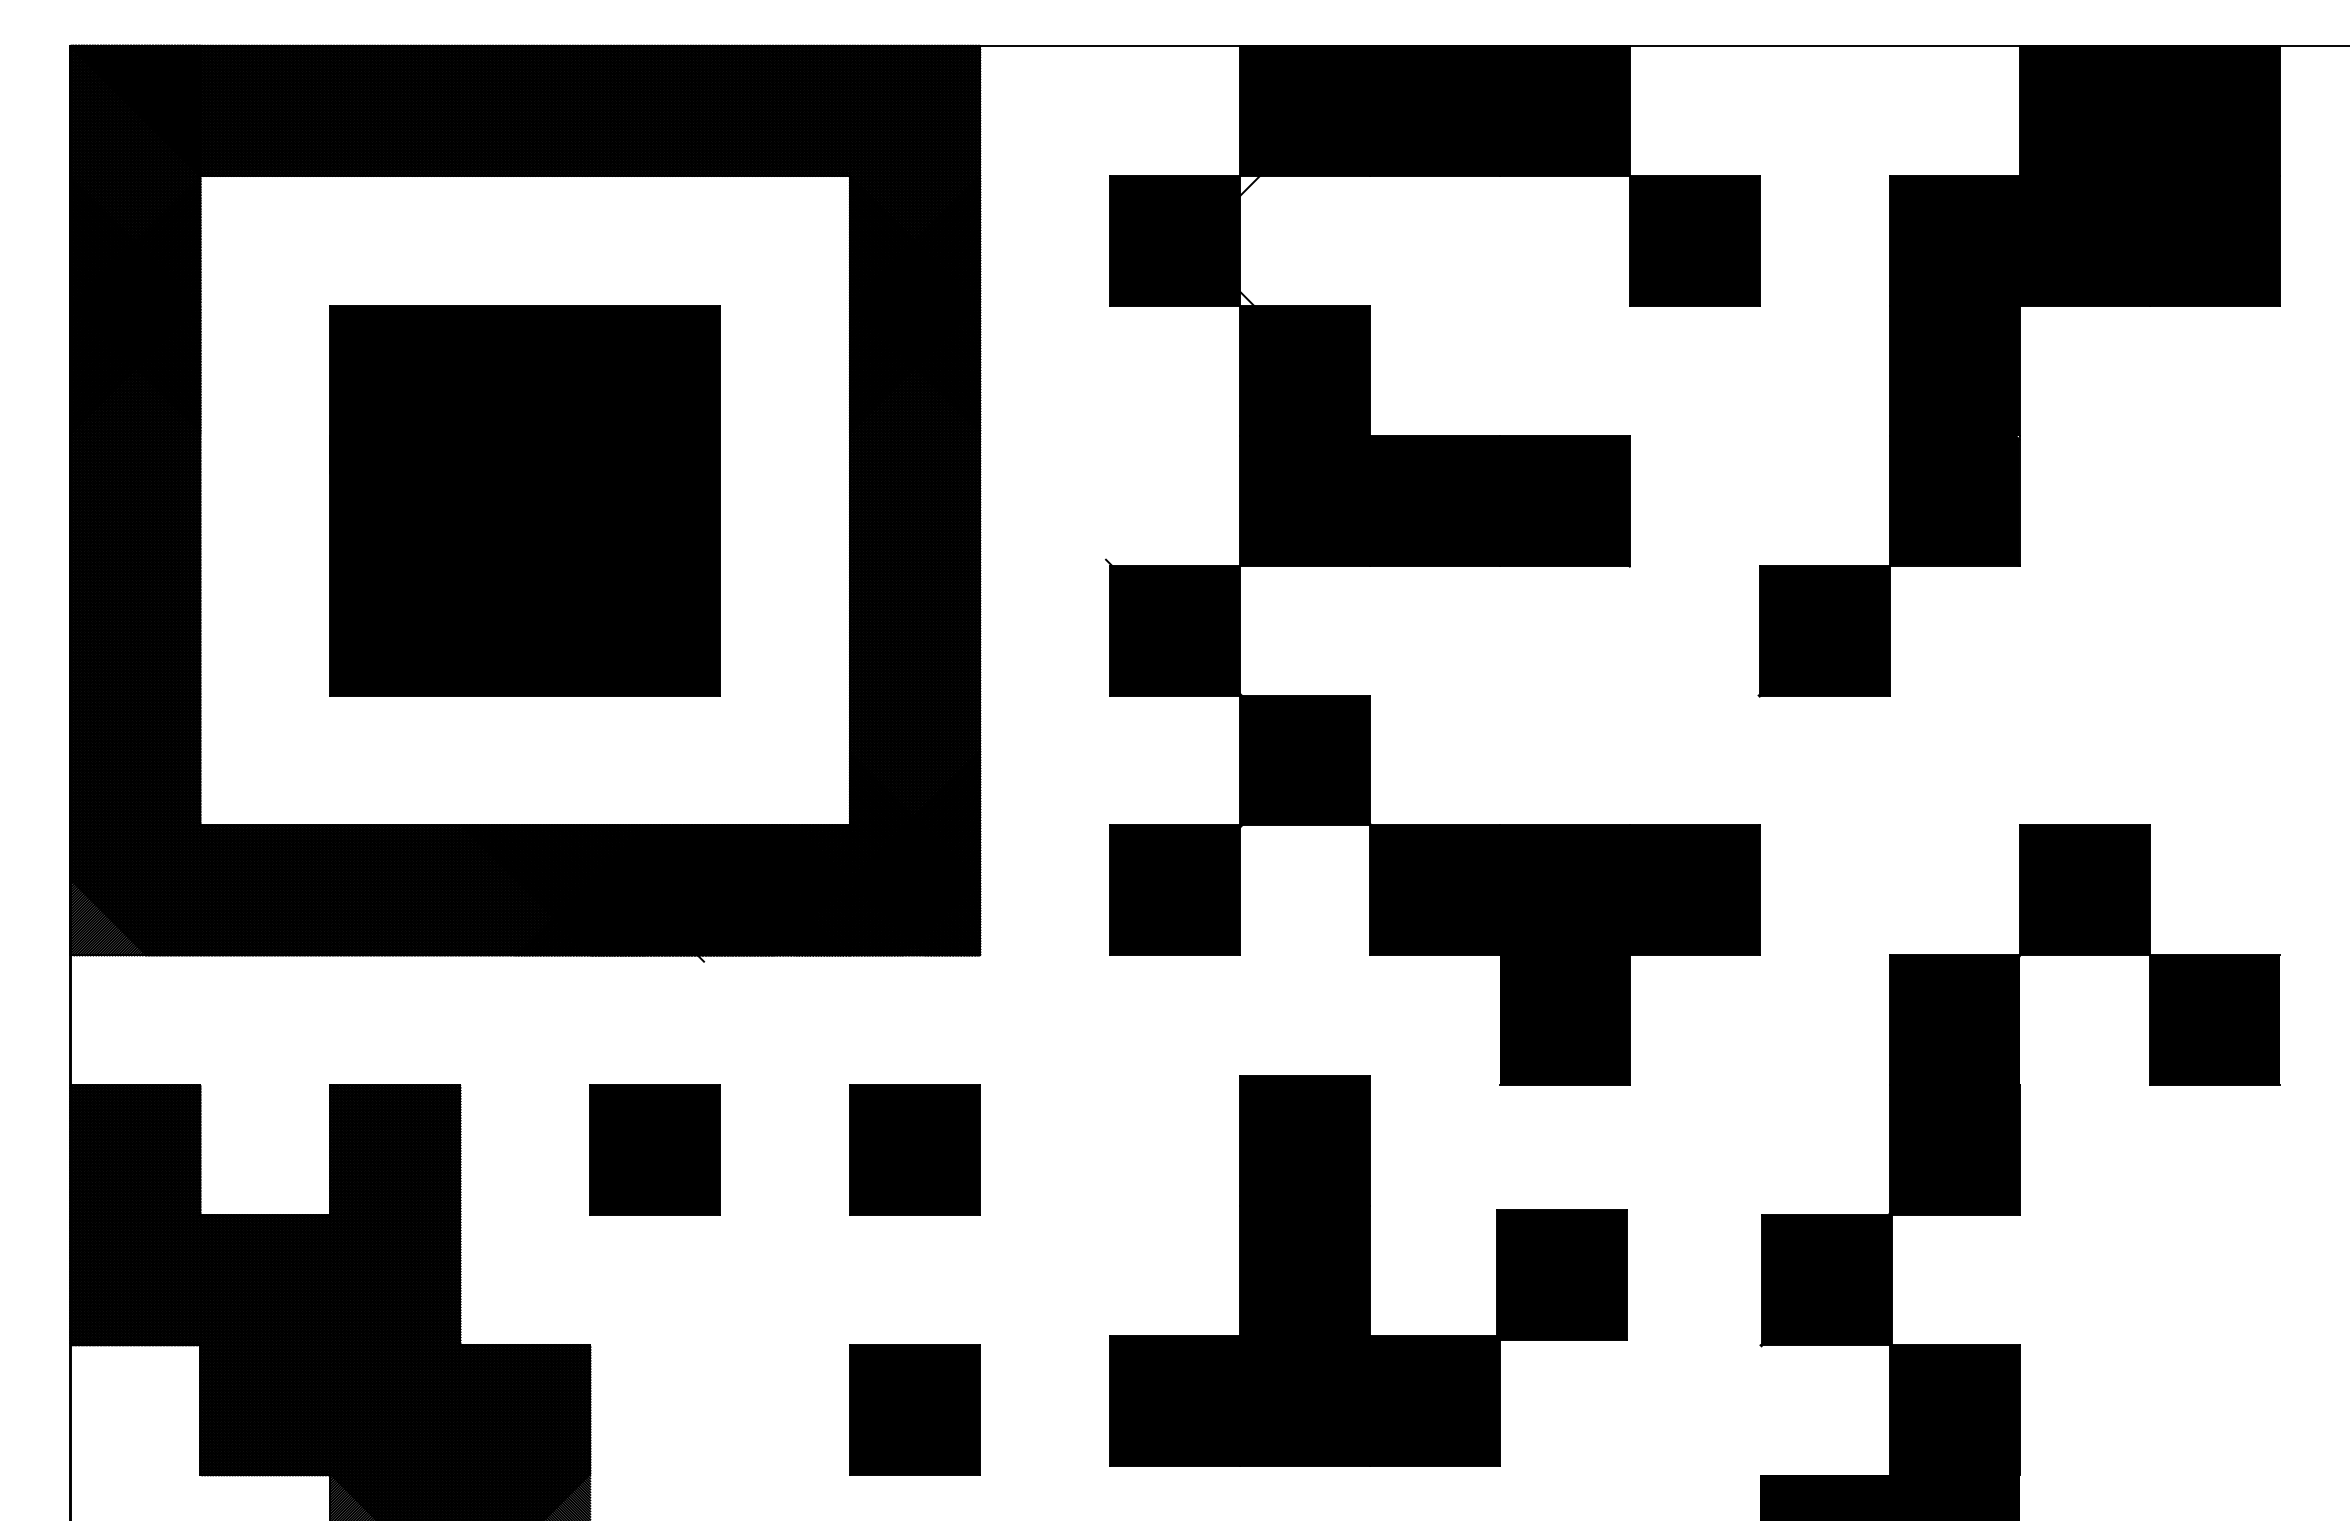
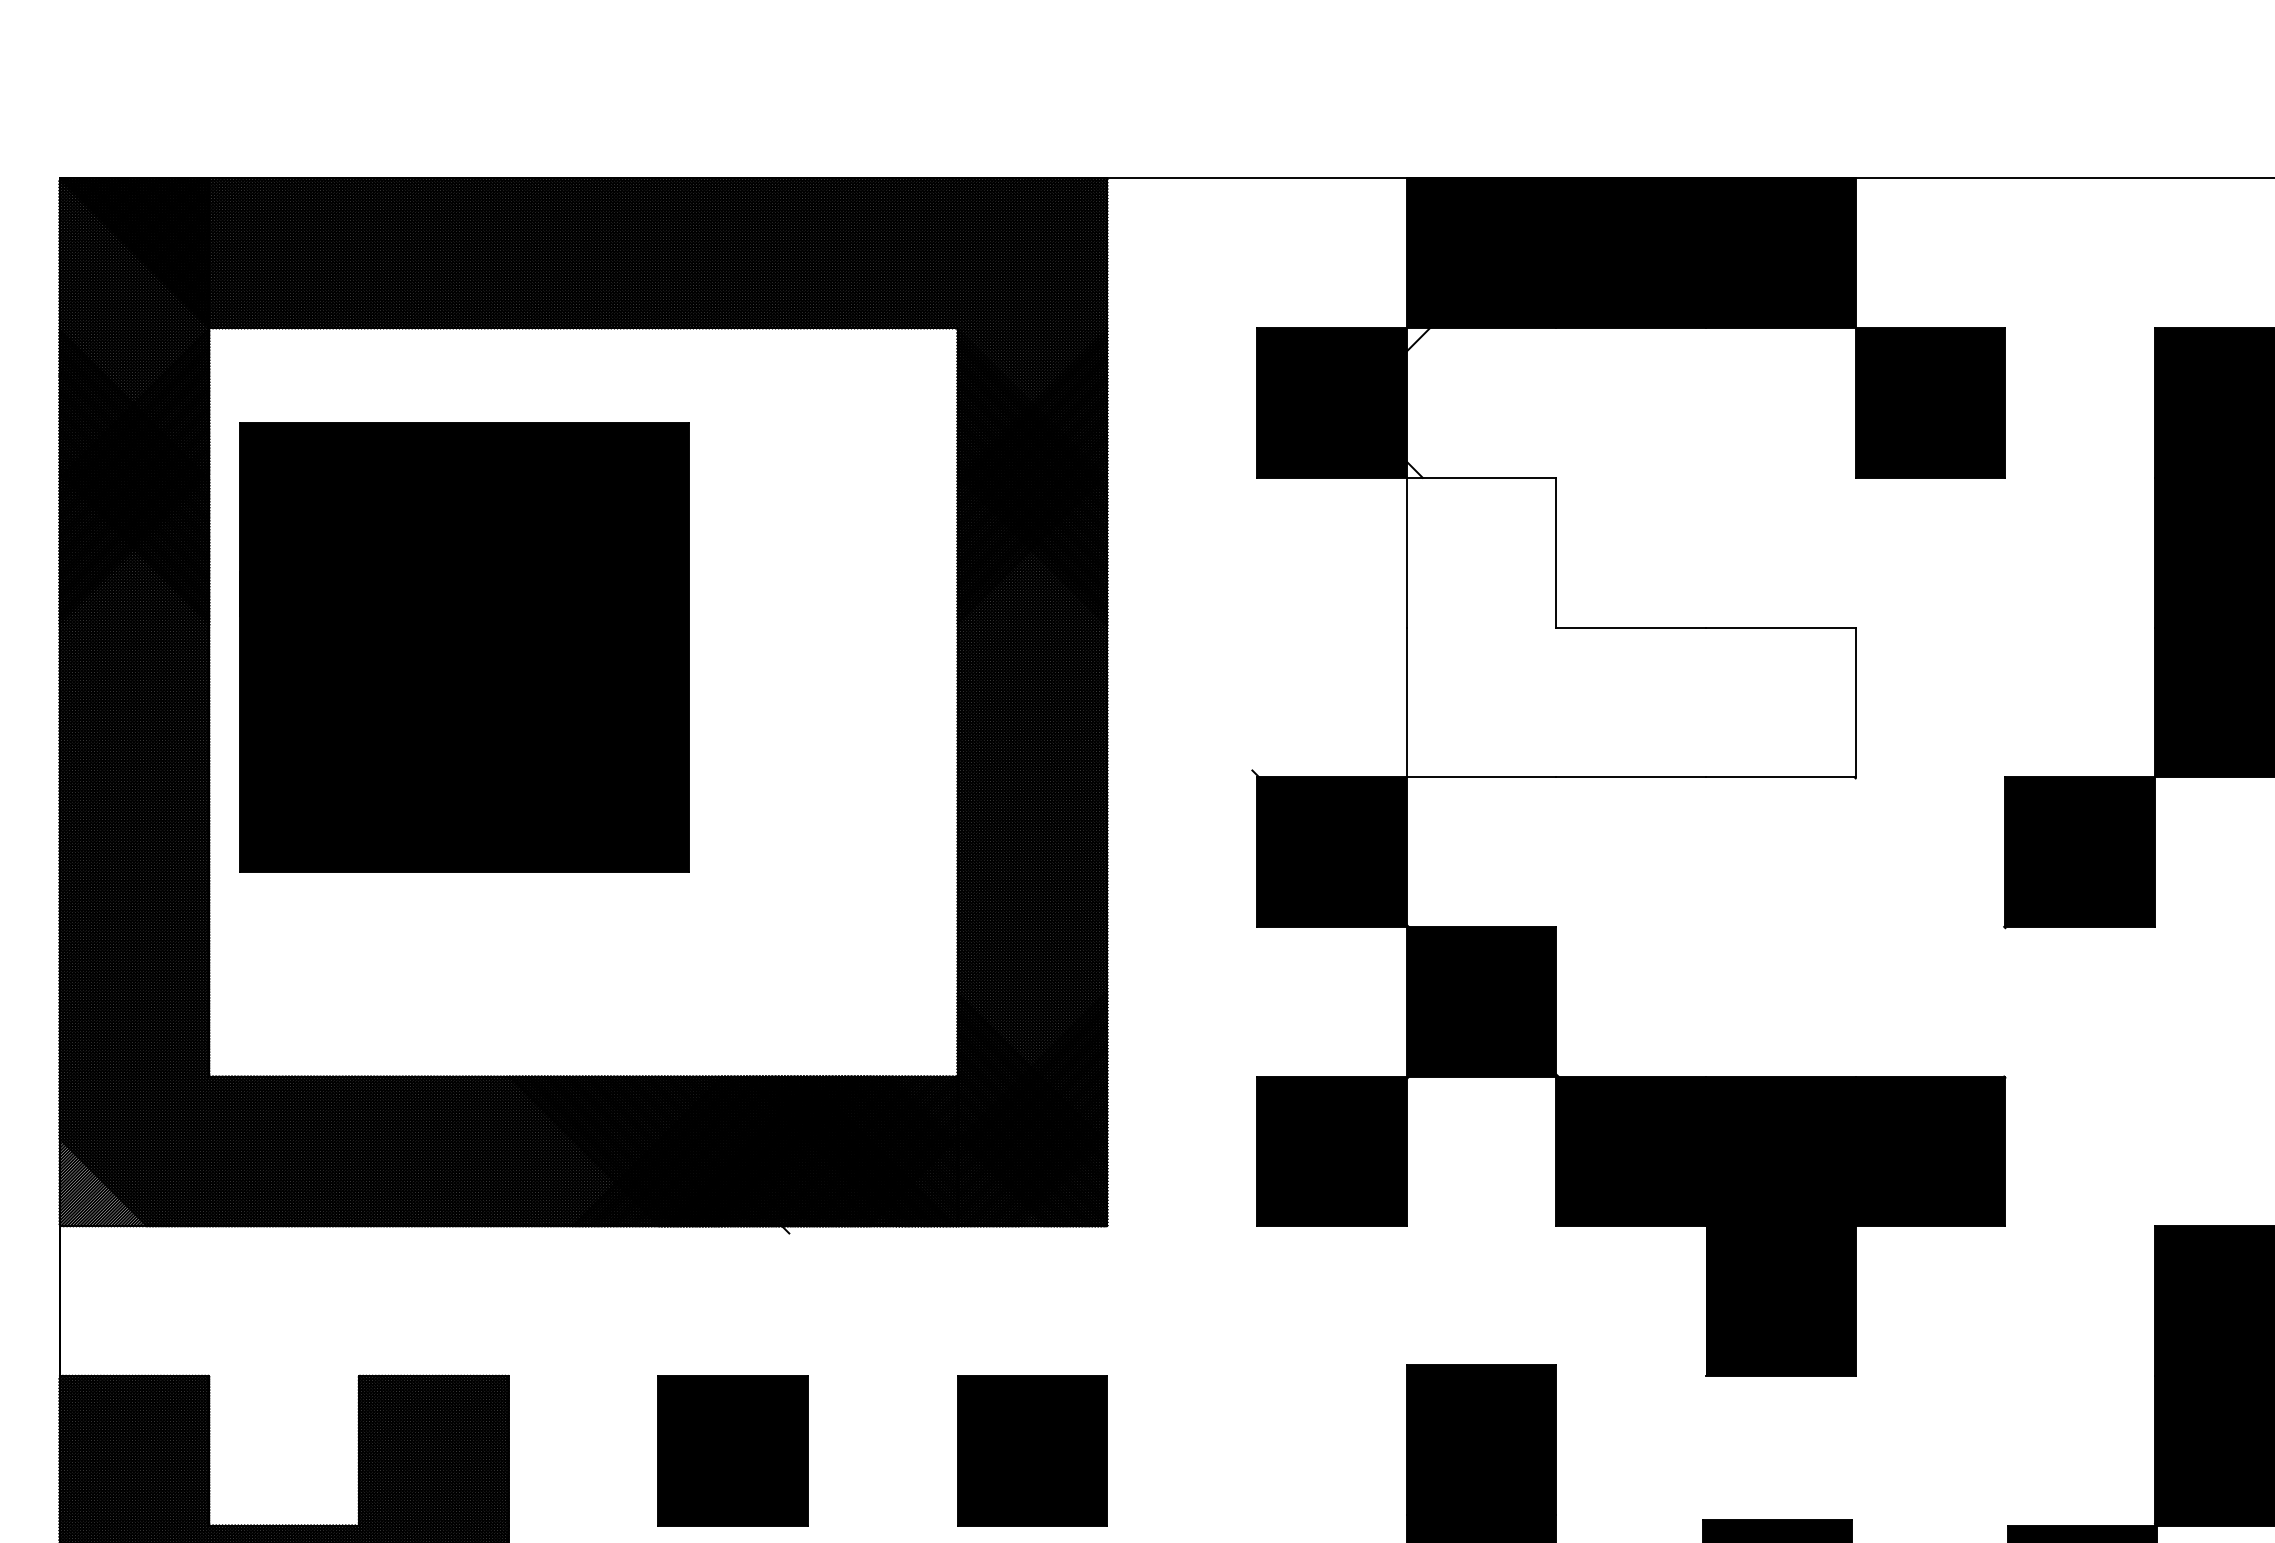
fill: (1434, 435) -> (1630, 627), removed
part: (524, 500) -> (463, 646), moved

